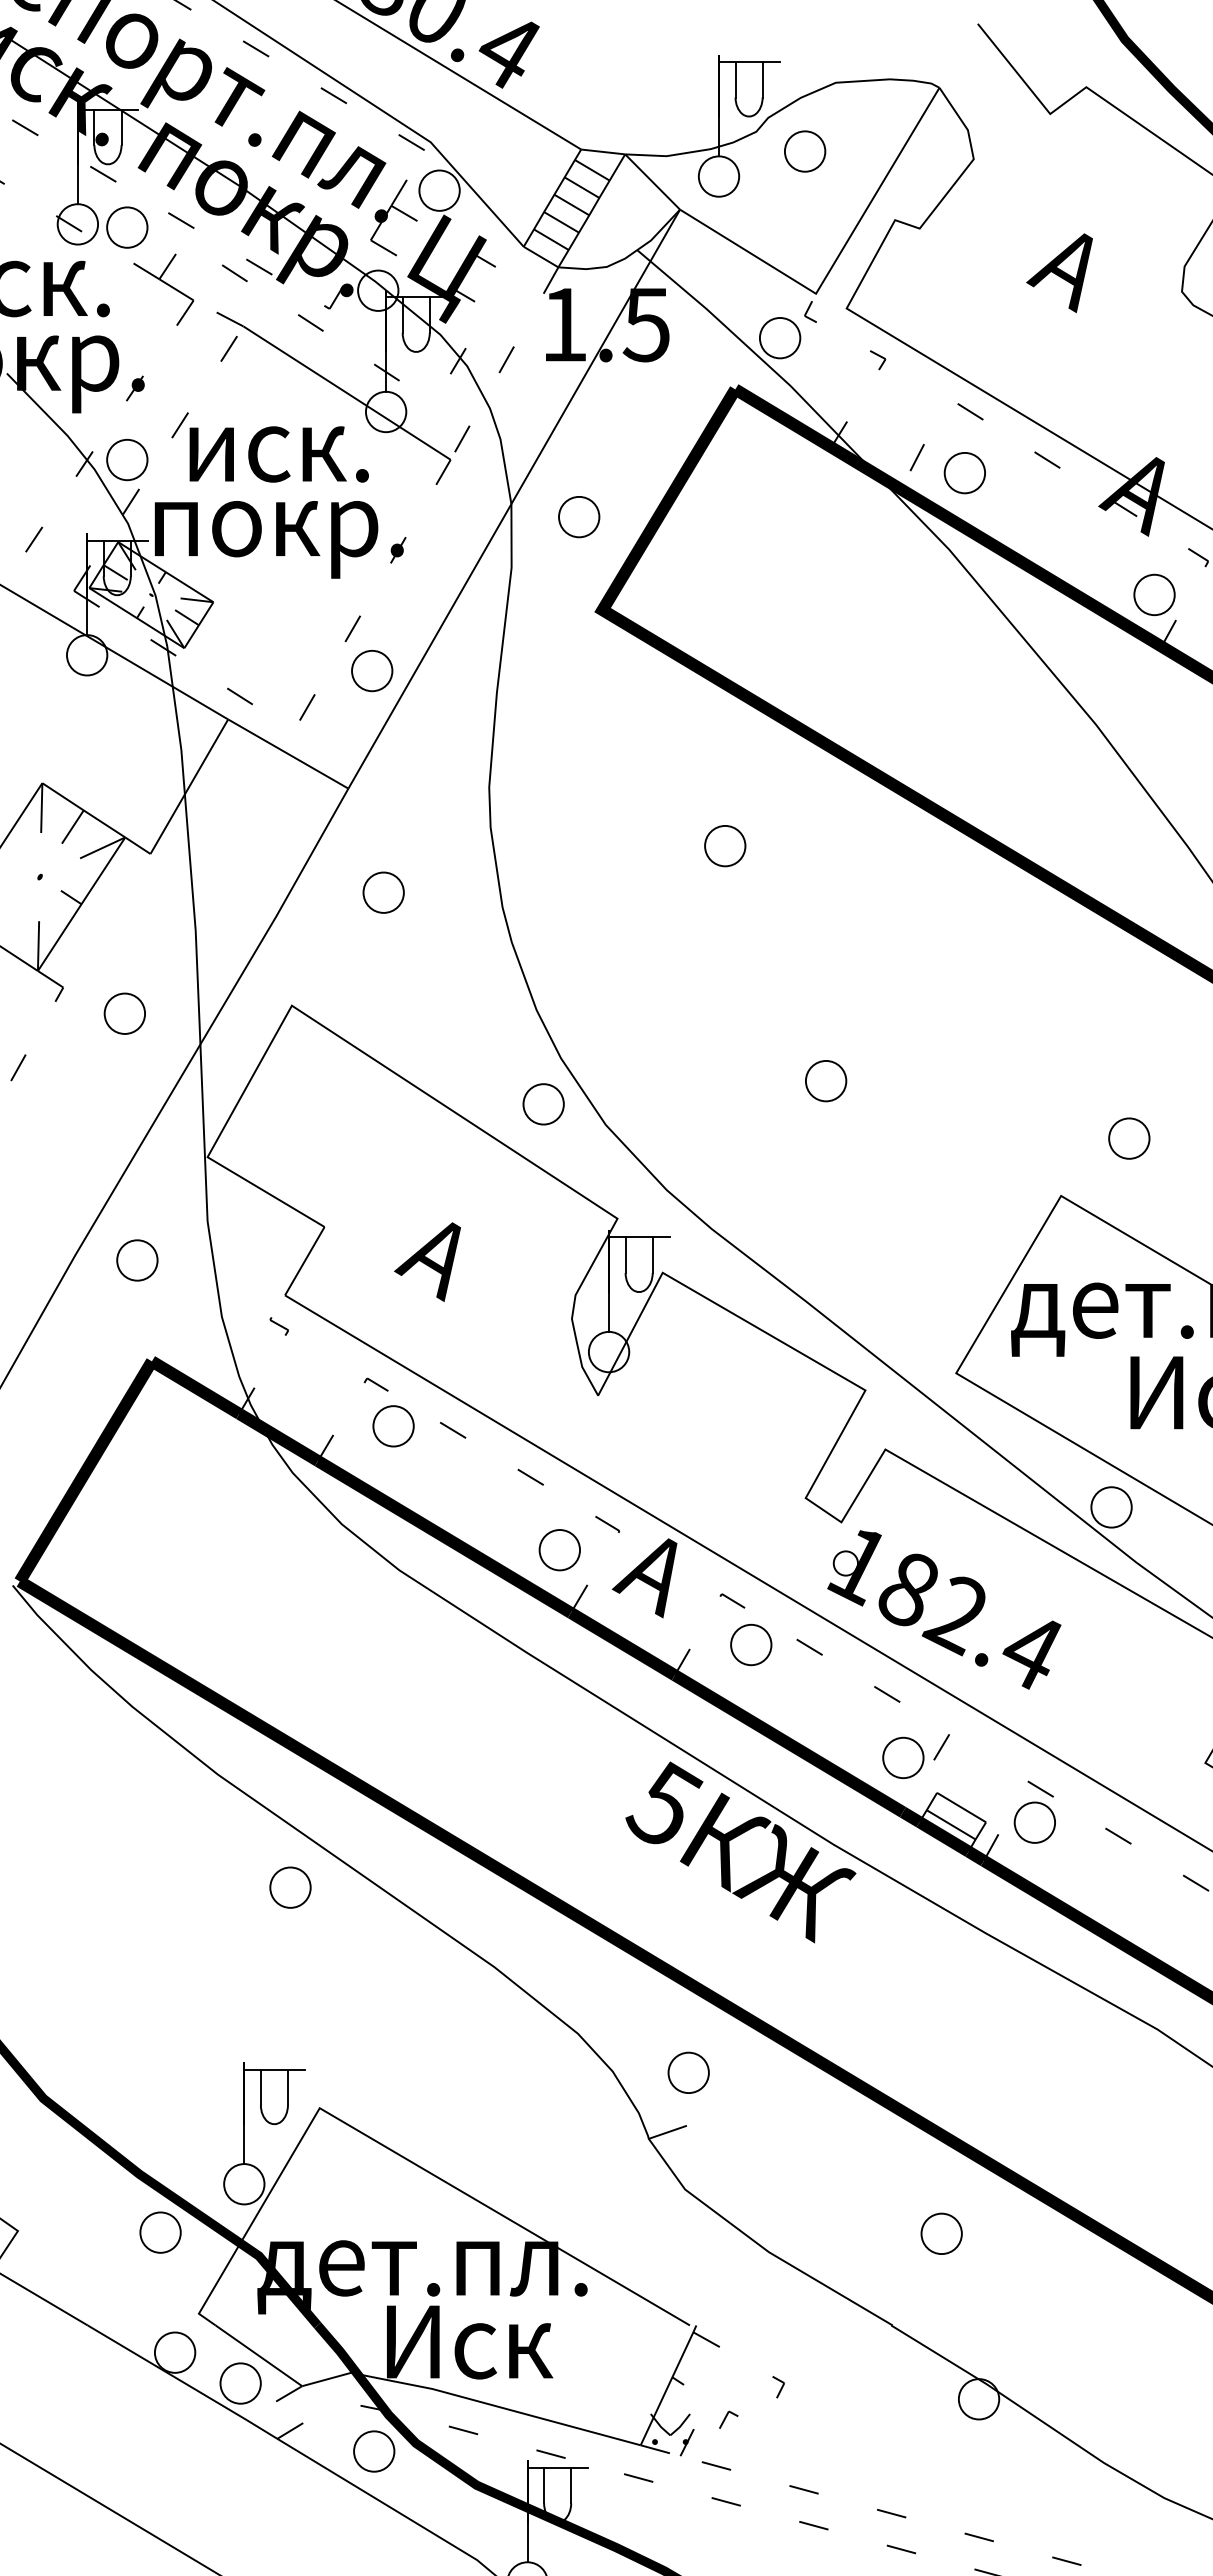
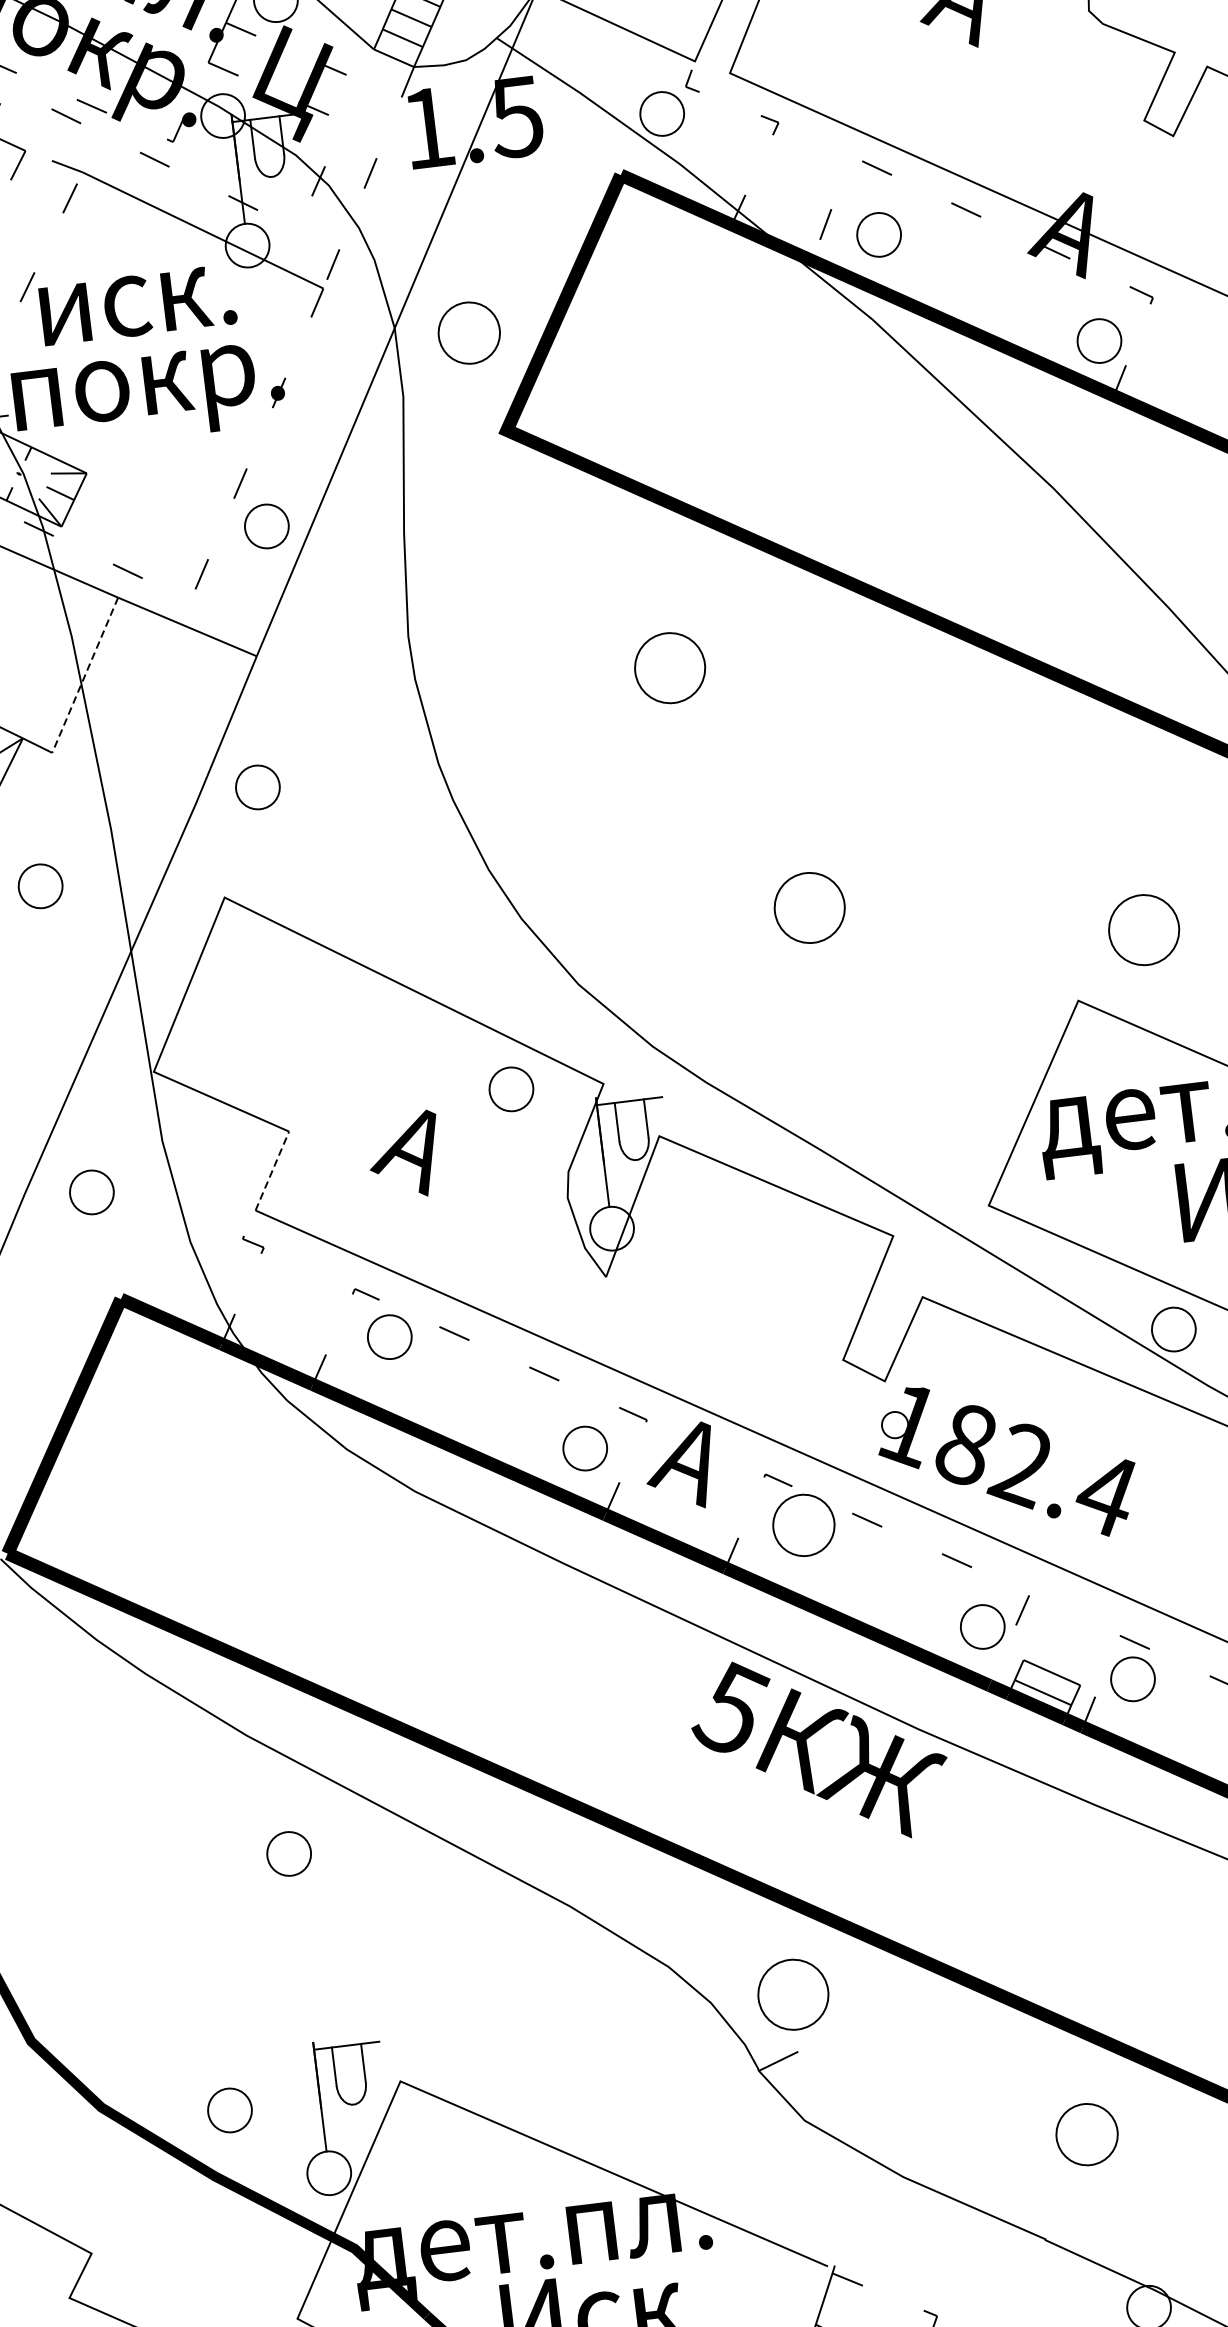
part: (579, 517) -> (469, 333), size x1.4
line: (189, 786) -> (85, 674), solid -> dashed
part: (725, 846) -> (670, 668), size x1.6
part: (383, 892) -> (257, 787), moved
part: (124, 1013) -> (40, 886), moved
part: (826, 1081) -> (810, 908), size x1.6
part: (543, 1104) -> (511, 1089), moved
part: (1129, 1138) -> (1144, 929), size x1.6
line: (305, 1260) -> (272, 1170), solid -> dashed
part: (751, 1644) -> (804, 1524), size x1.4
part: (290, 1887) -> (289, 1853), moved
part: (688, 2072) -> (792, 1994), size x1.6
part: (160, 2232) -> (229, 2110), moved
part: (941, 2233) -> (1086, 2134), size x1.4

